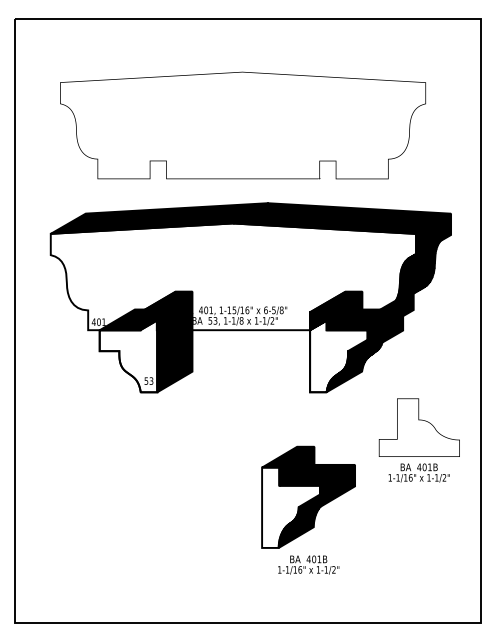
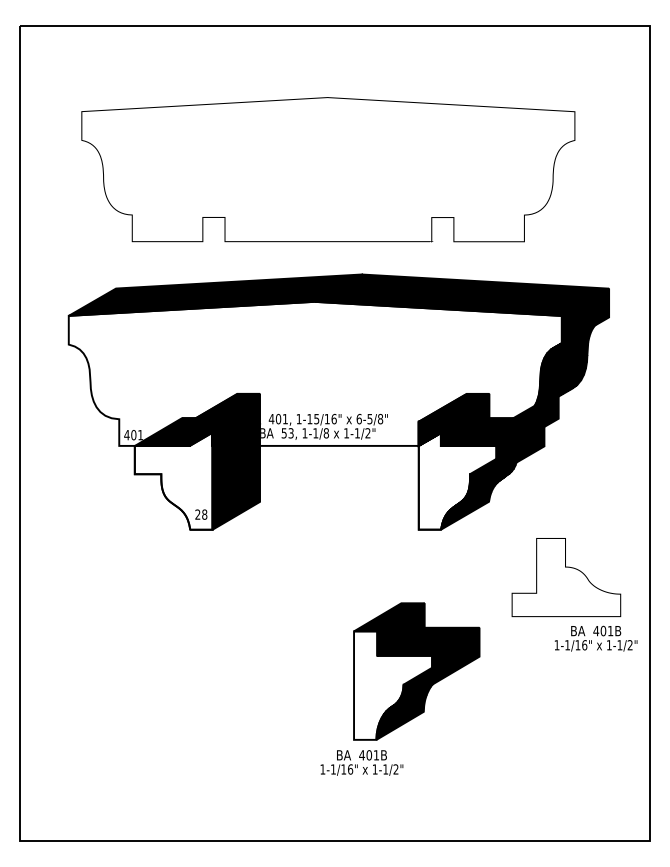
text: (149, 381) -> (201, 514), 53 -> 28
text: (418, 472) -> (595, 638), moved
text: (308, 564) -> (361, 762), moved

